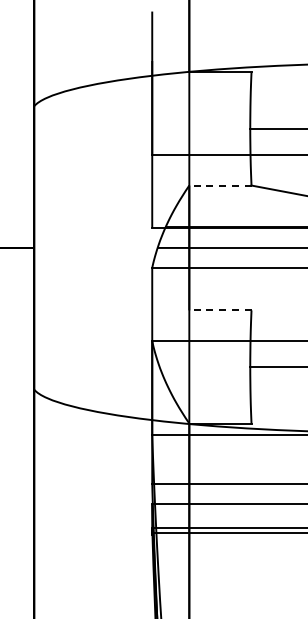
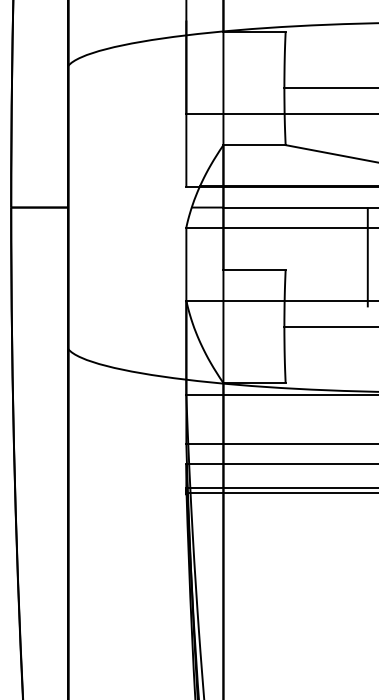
line: (220, 185) -> (254, 145), dashed -> solid
line: (220, 309) -> (254, 269), dashed -> solid

